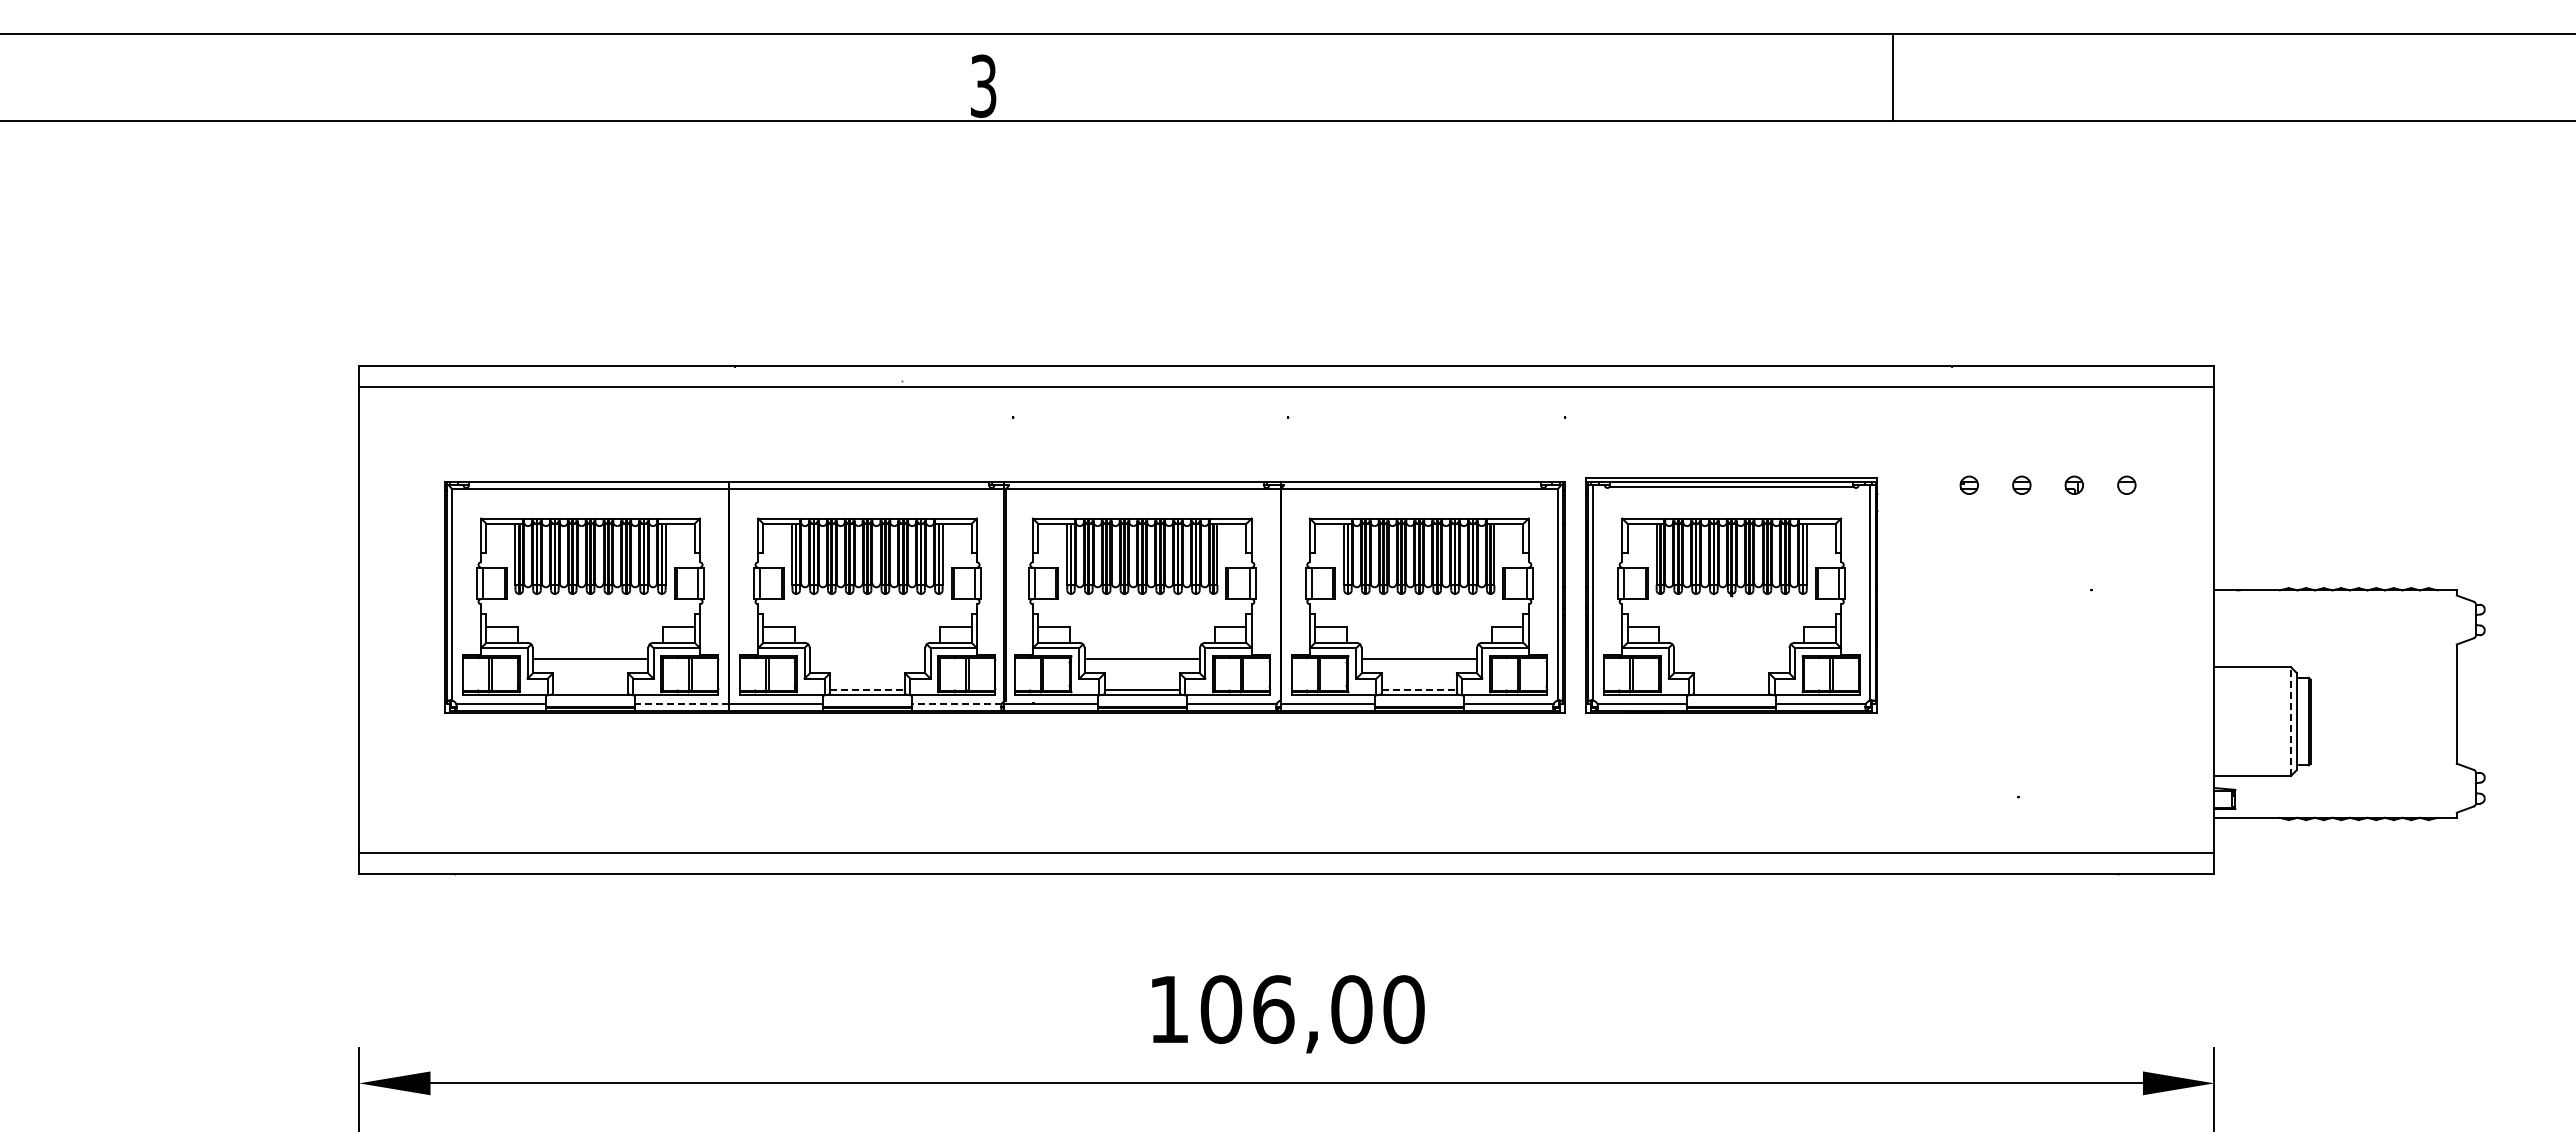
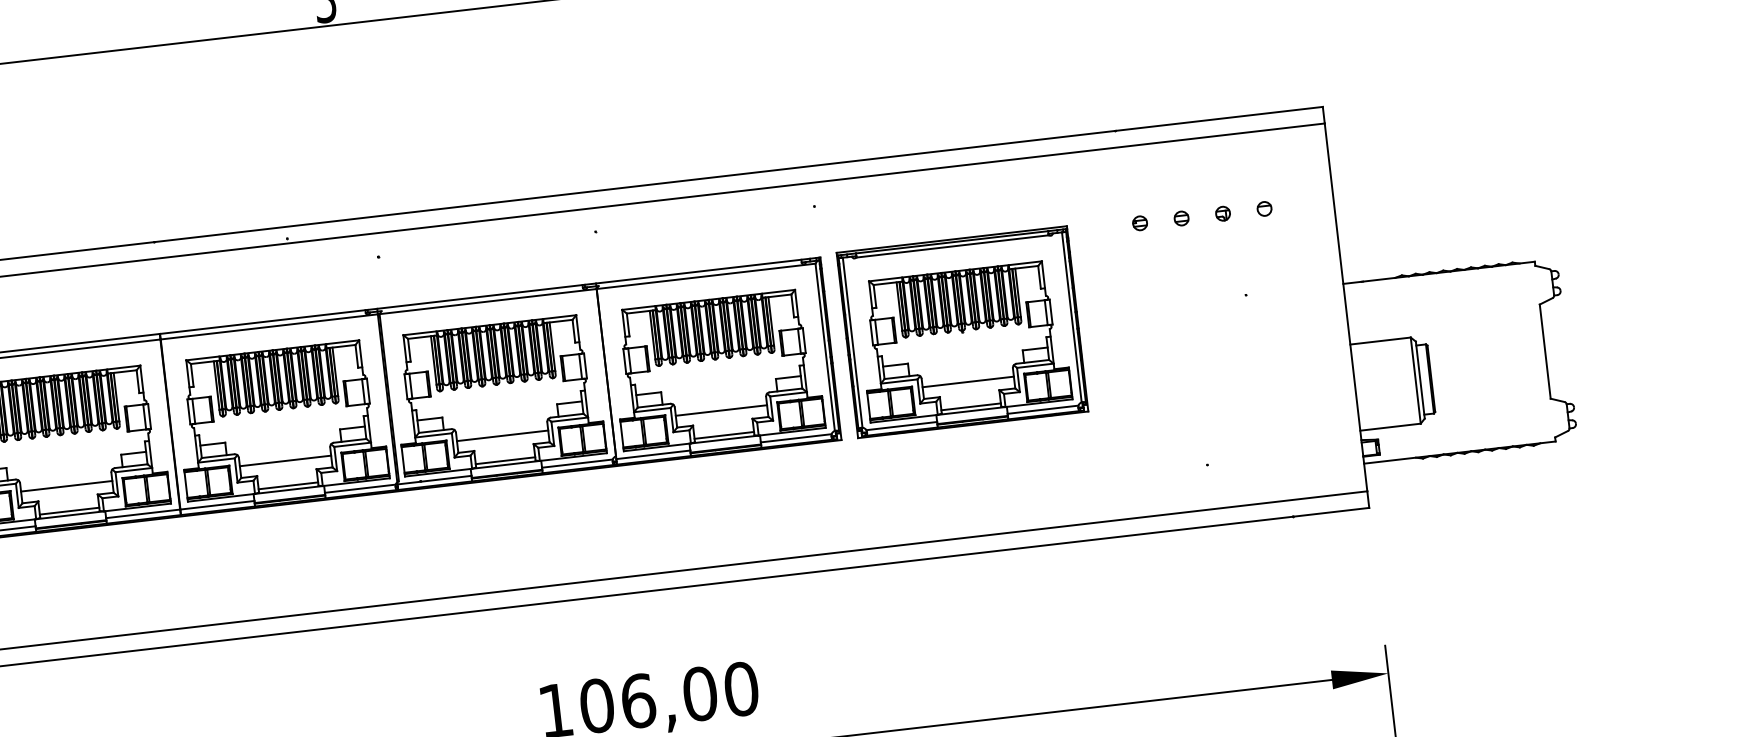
line: (867, 658) -> (285, 460), added
line: (1731, 658) -> (968, 381), added
line: (590, 690) -> (69, 511), added
line: (867, 690) -> (288, 486), dashed -> solid
line: (1419, 690) -> (724, 435), dashed -> solid
line: (1731, 690) -> (970, 407), added
line: (682, 704) -> (143, 514), dashed -> solid
line: (956, 704) -> (360, 489), dashed -> solid
line: (2290, 721) -> (1415, 380), dashed -> solid

